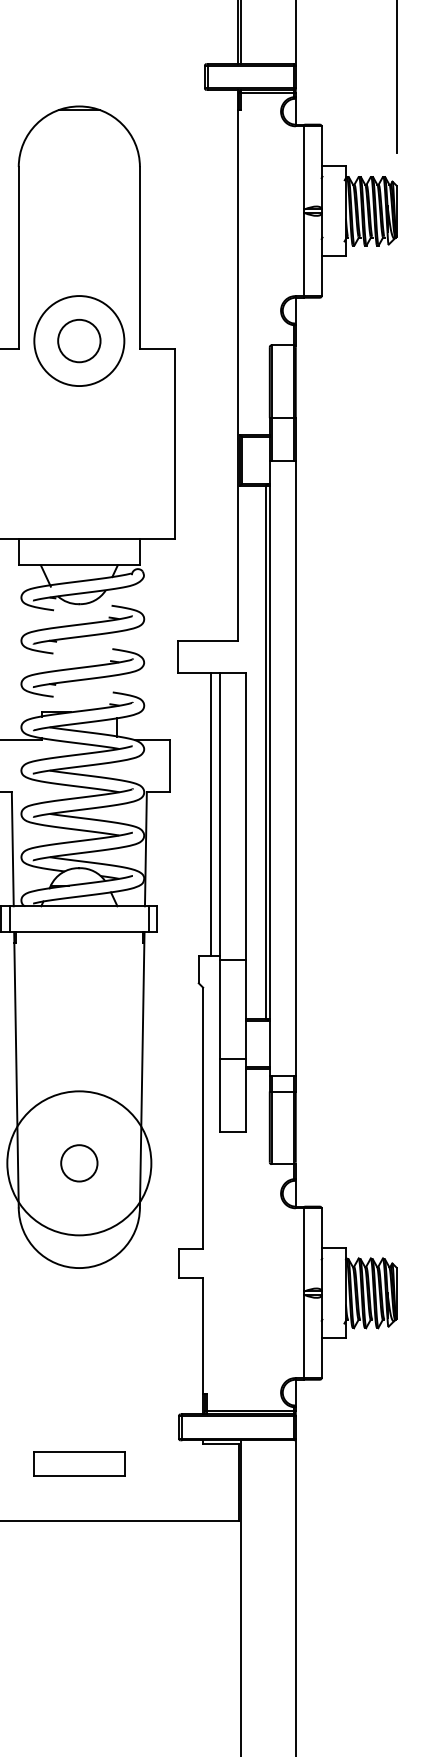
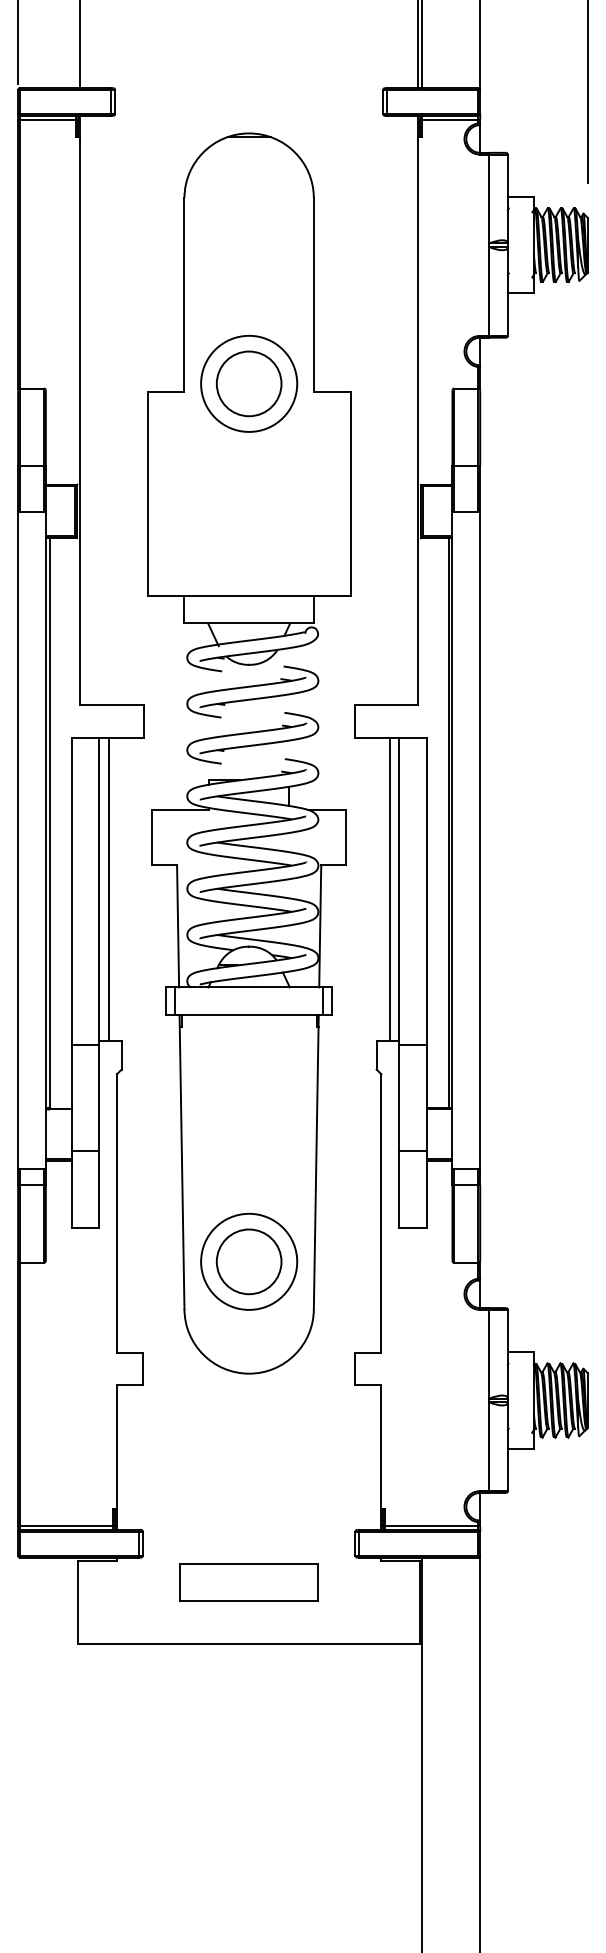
circle: (78, 340) -> (248, 383), size x1.43
circle: (78, 1163) -> (248, 1261), size x1.67
circle: (79, 1163) -> (249, 1261), size x0.62
part: (78, 1463) -> (248, 1582), size x1.43

